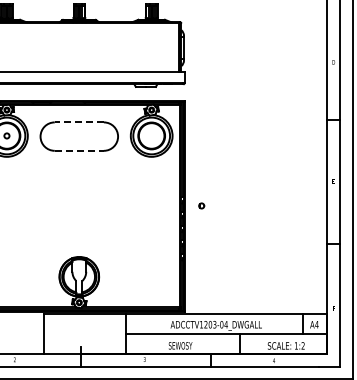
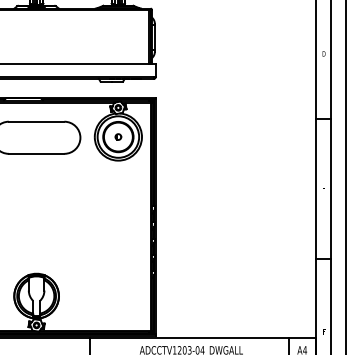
line: (79, 122) -> (36, 121), dashed -> solid
line: (79, 150) -> (36, 153), dashed -> solid
part: (201, 205) -> (118, 136), moved

